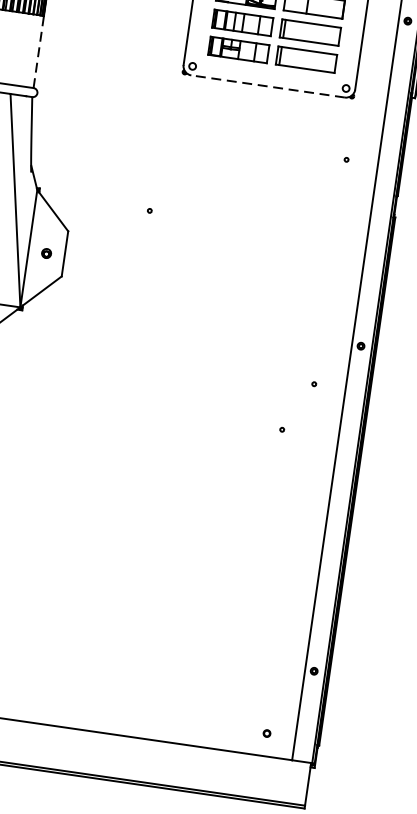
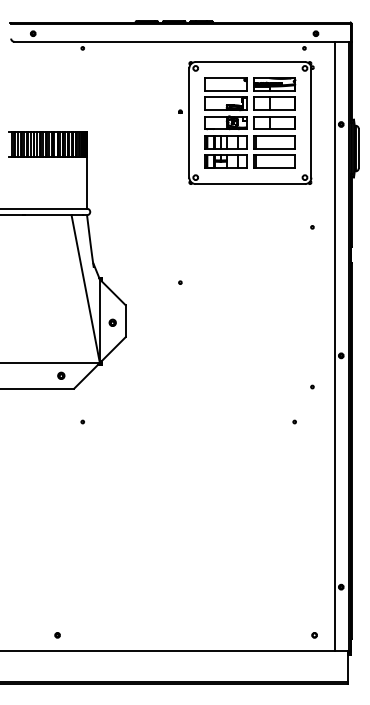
line: (39, 52) -> (87, 183), dashed -> solid
line: (268, 87) -> (250, 184), dashed -> solid

